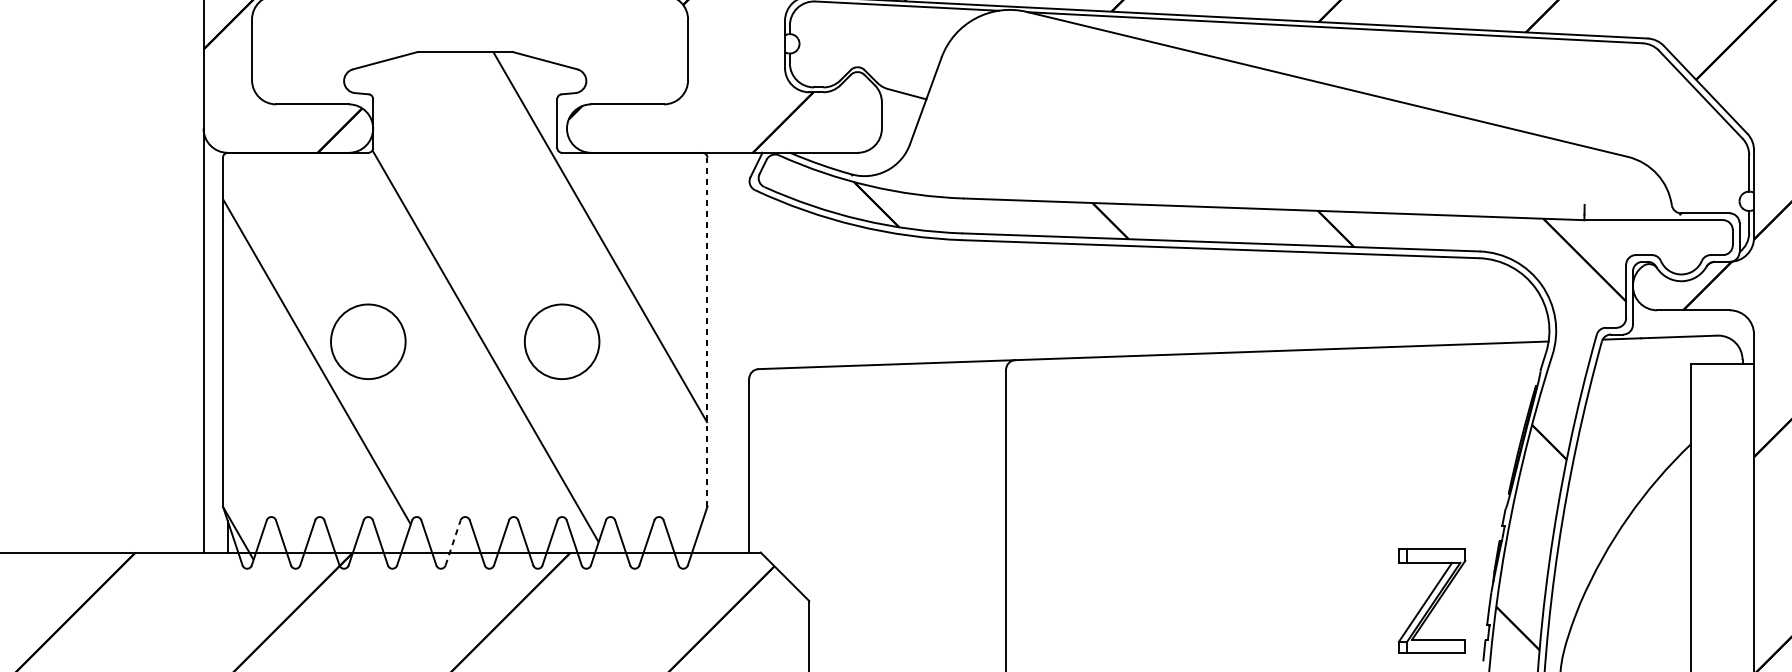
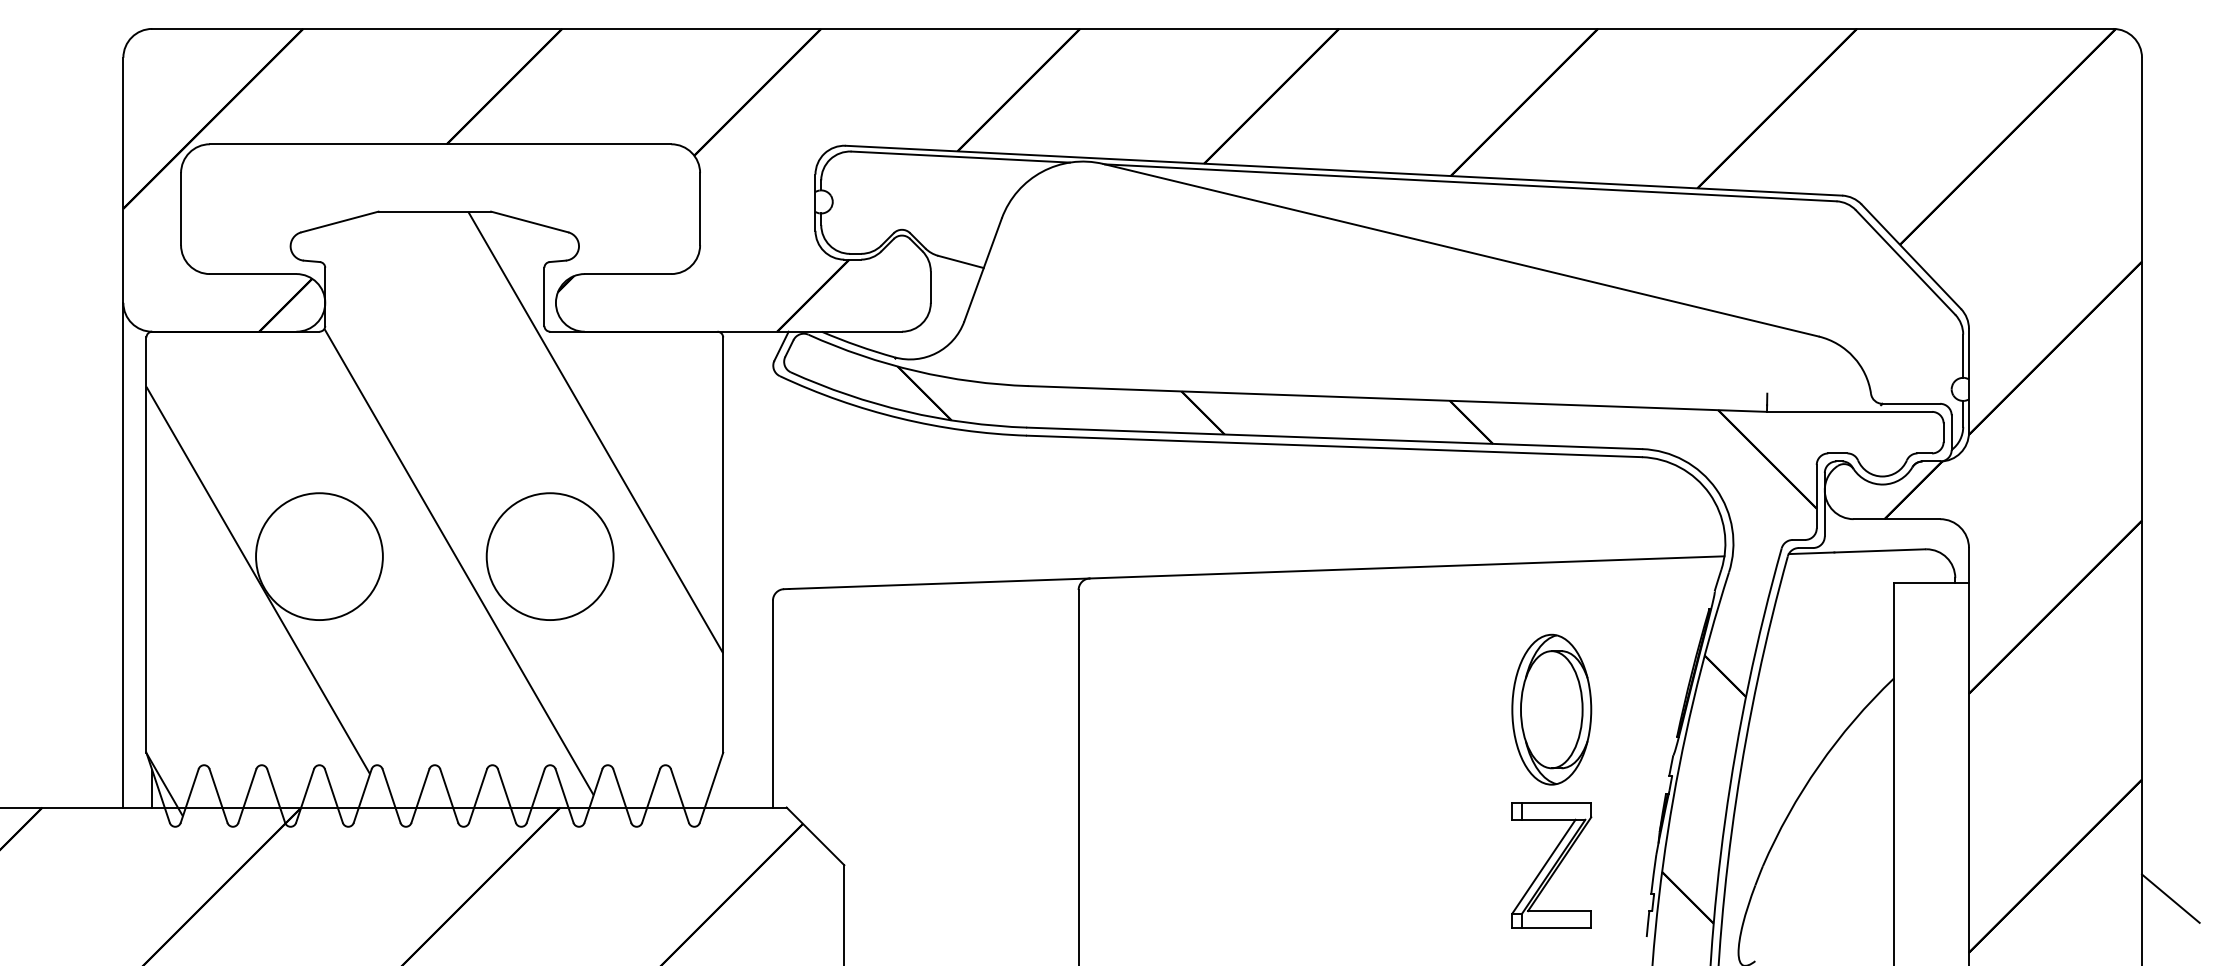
line: (707, 332) -> (723, 545), dashed -> solid
circle: (368, 341) -> (319, 556), size x1.43
circle: (561, 341) -> (549, 556), size x1.43
part: (1403, 470) -> (1551, 709), added
line: (453, 542) -> (420, 795), dashed -> solid
part: (1431, 601) -> (1551, 865), moved

